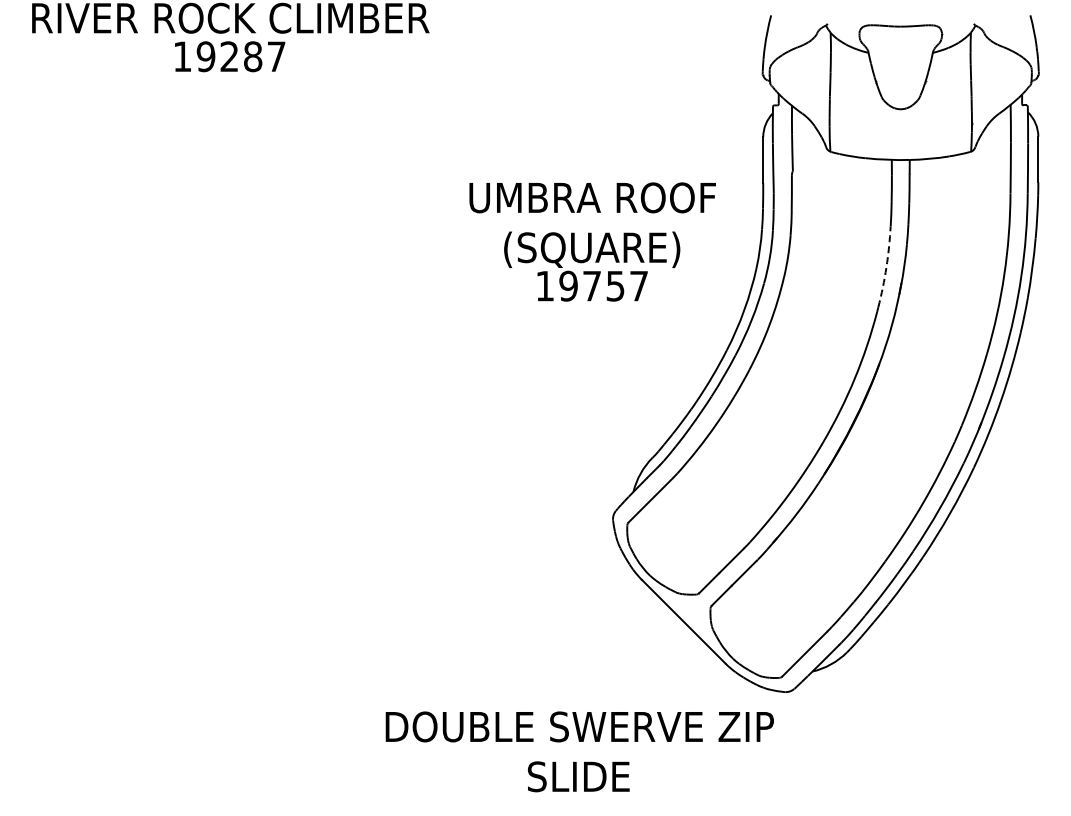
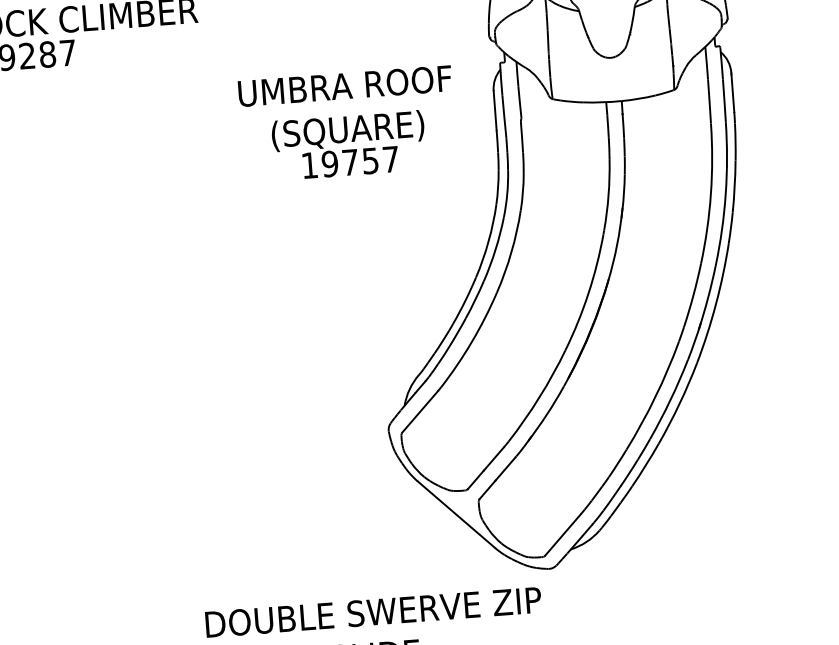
text: (592, 241) -> (347, 123), moved
arc: (886, 267) -> (608, 195), dashed -> solid

